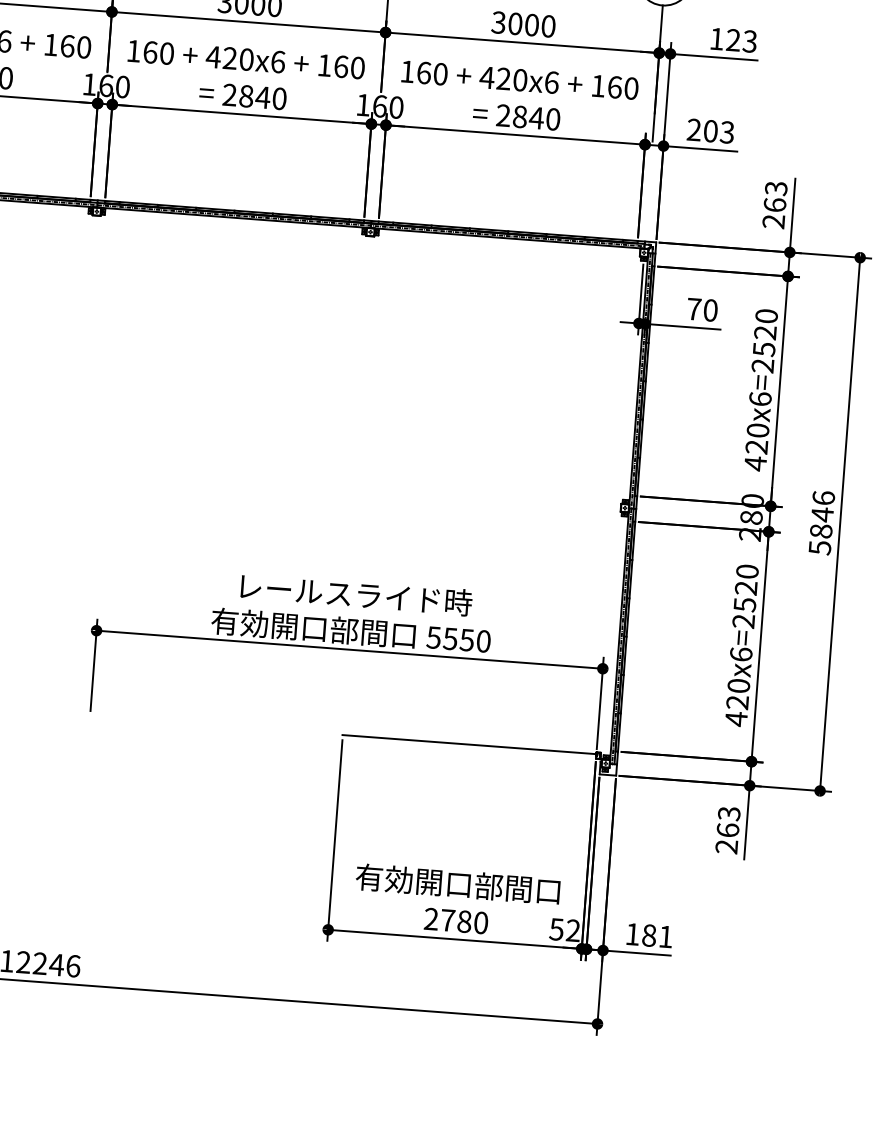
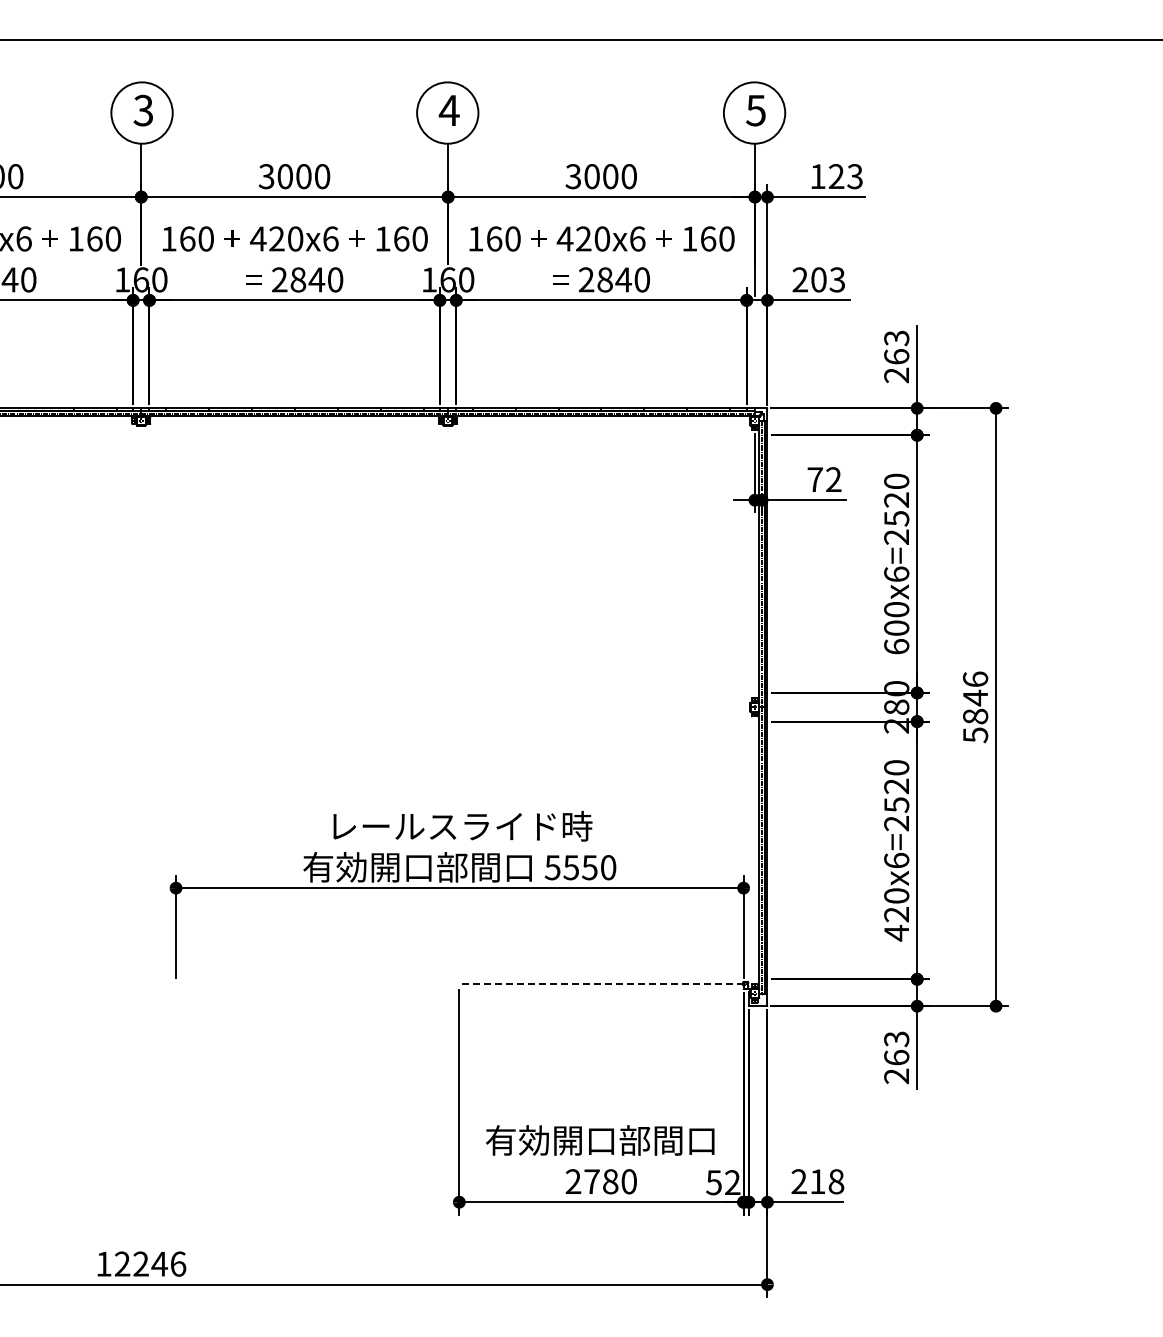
text: (710, 310) -> (833, 479), 70 -> 72
text: (756, 455) -> (896, 637), 420x6=2520 -> 600x6=2520
line: (469, 744) -> (601, 983), solid -> dashed
text: (649, 935) -> (817, 1181), 181 -> 218

